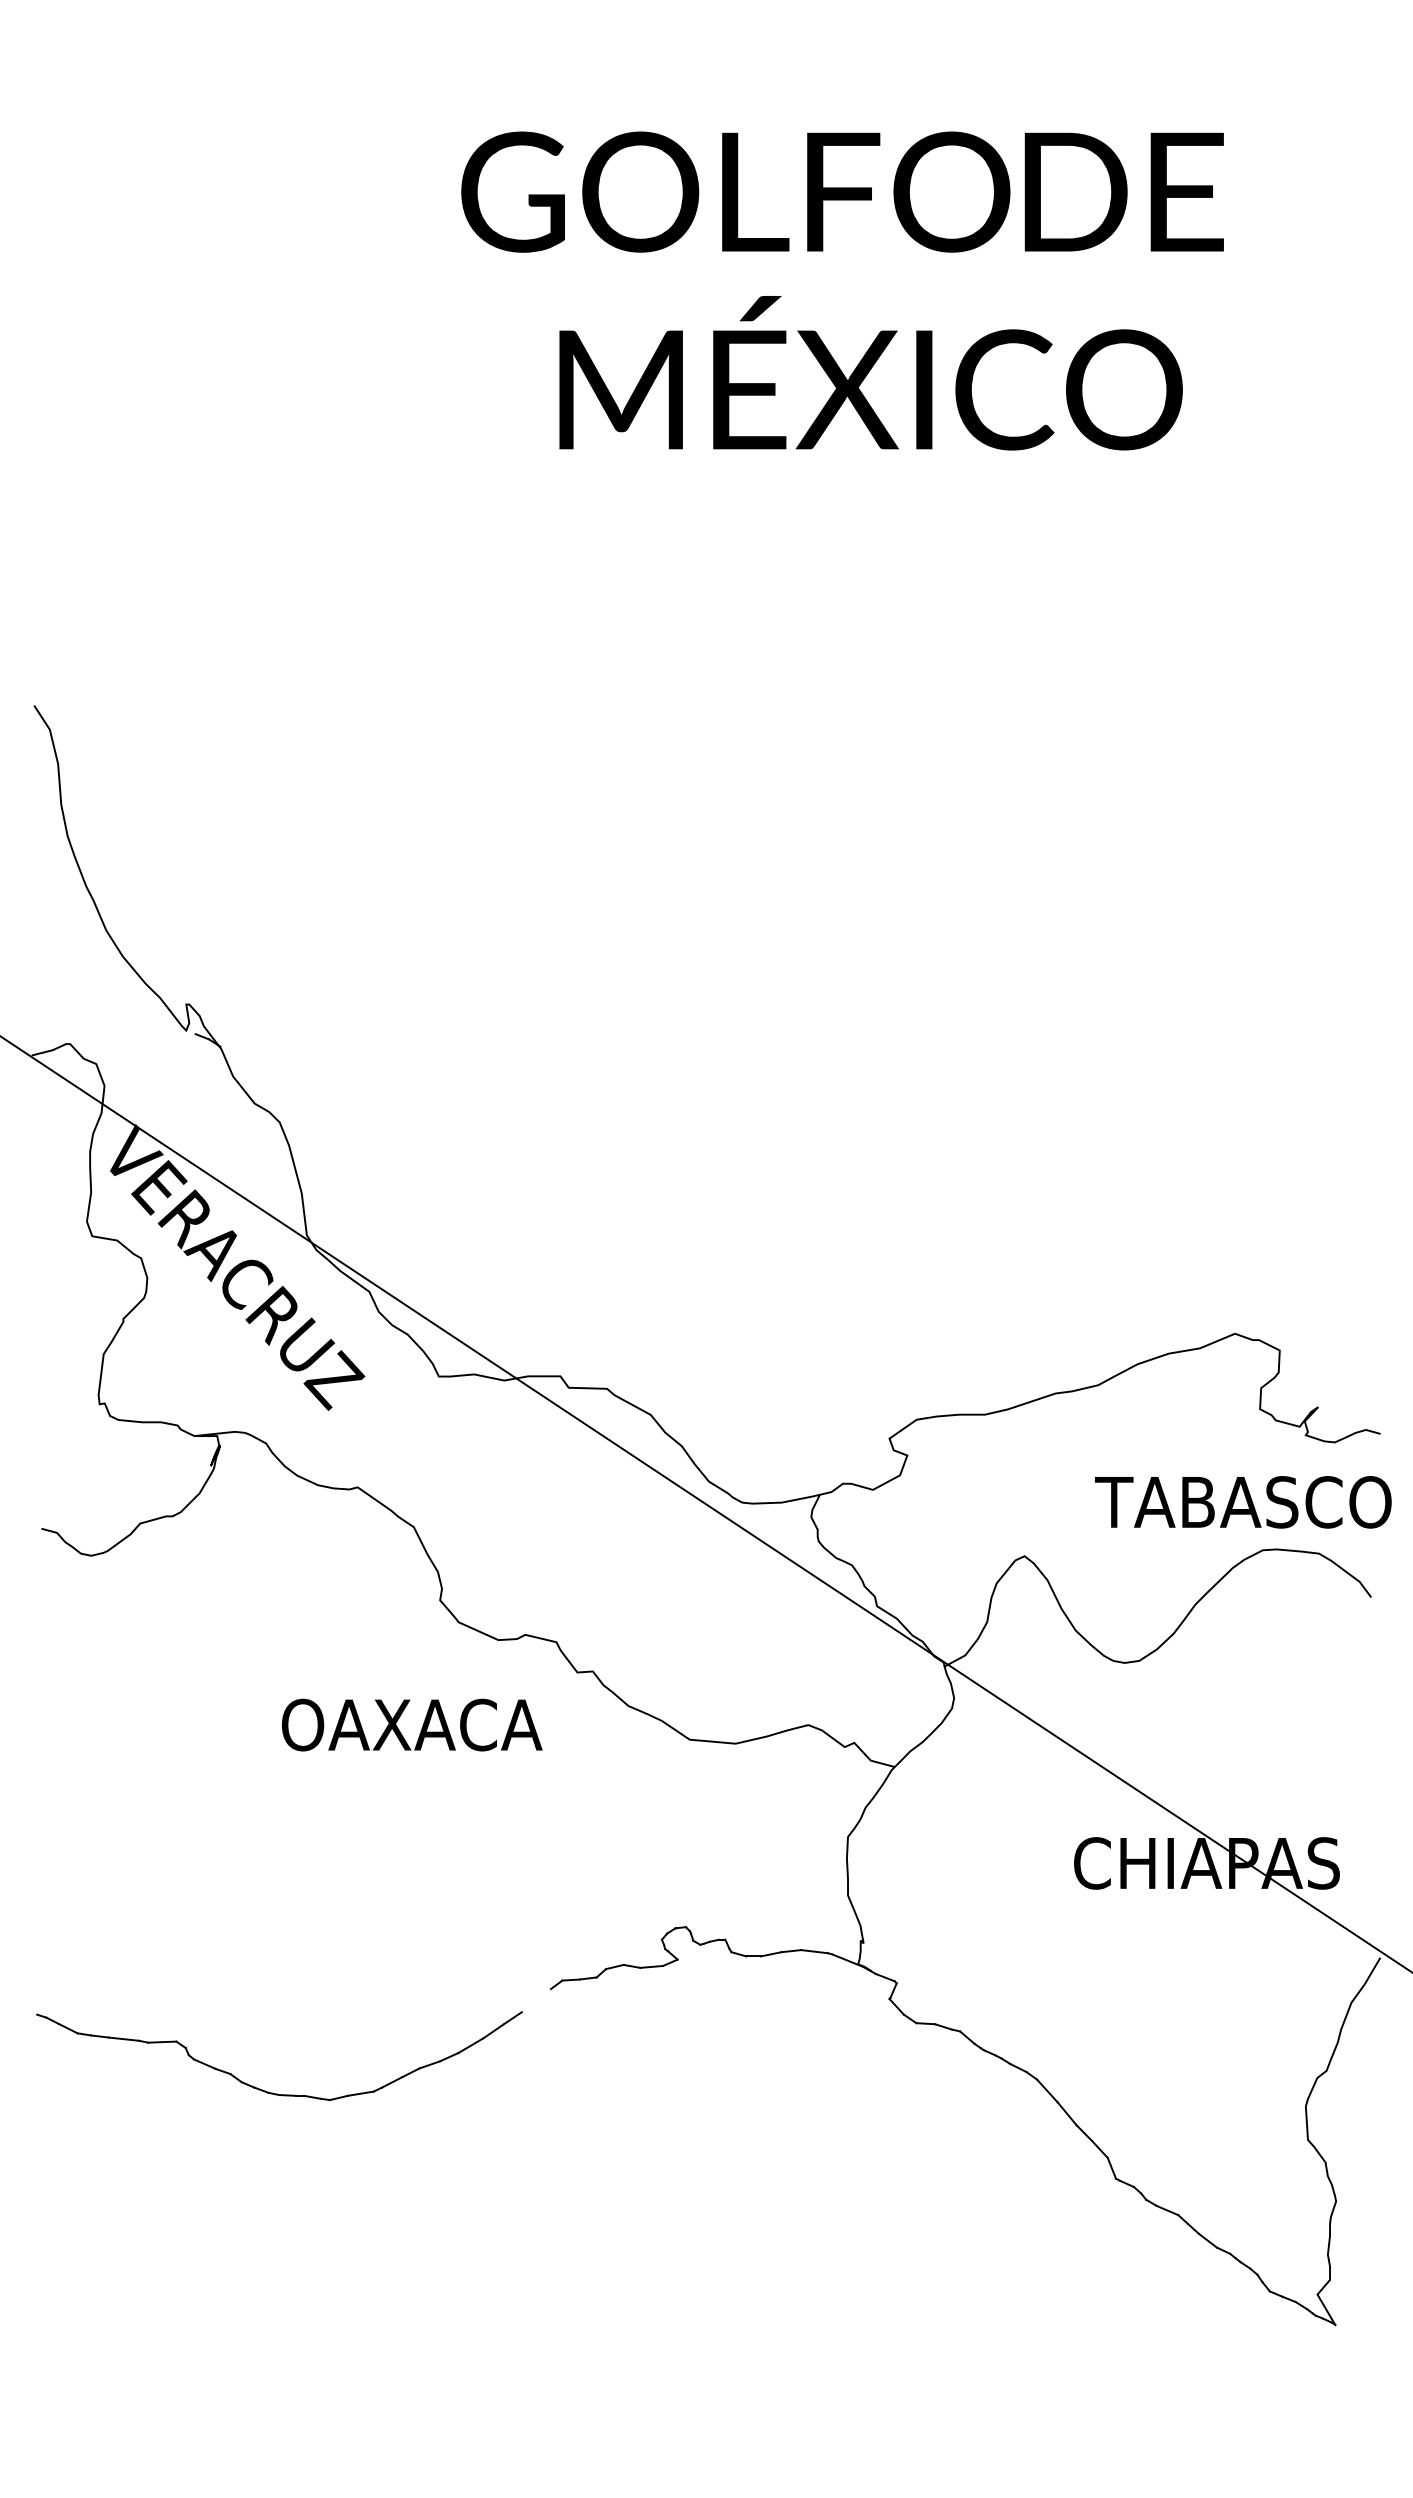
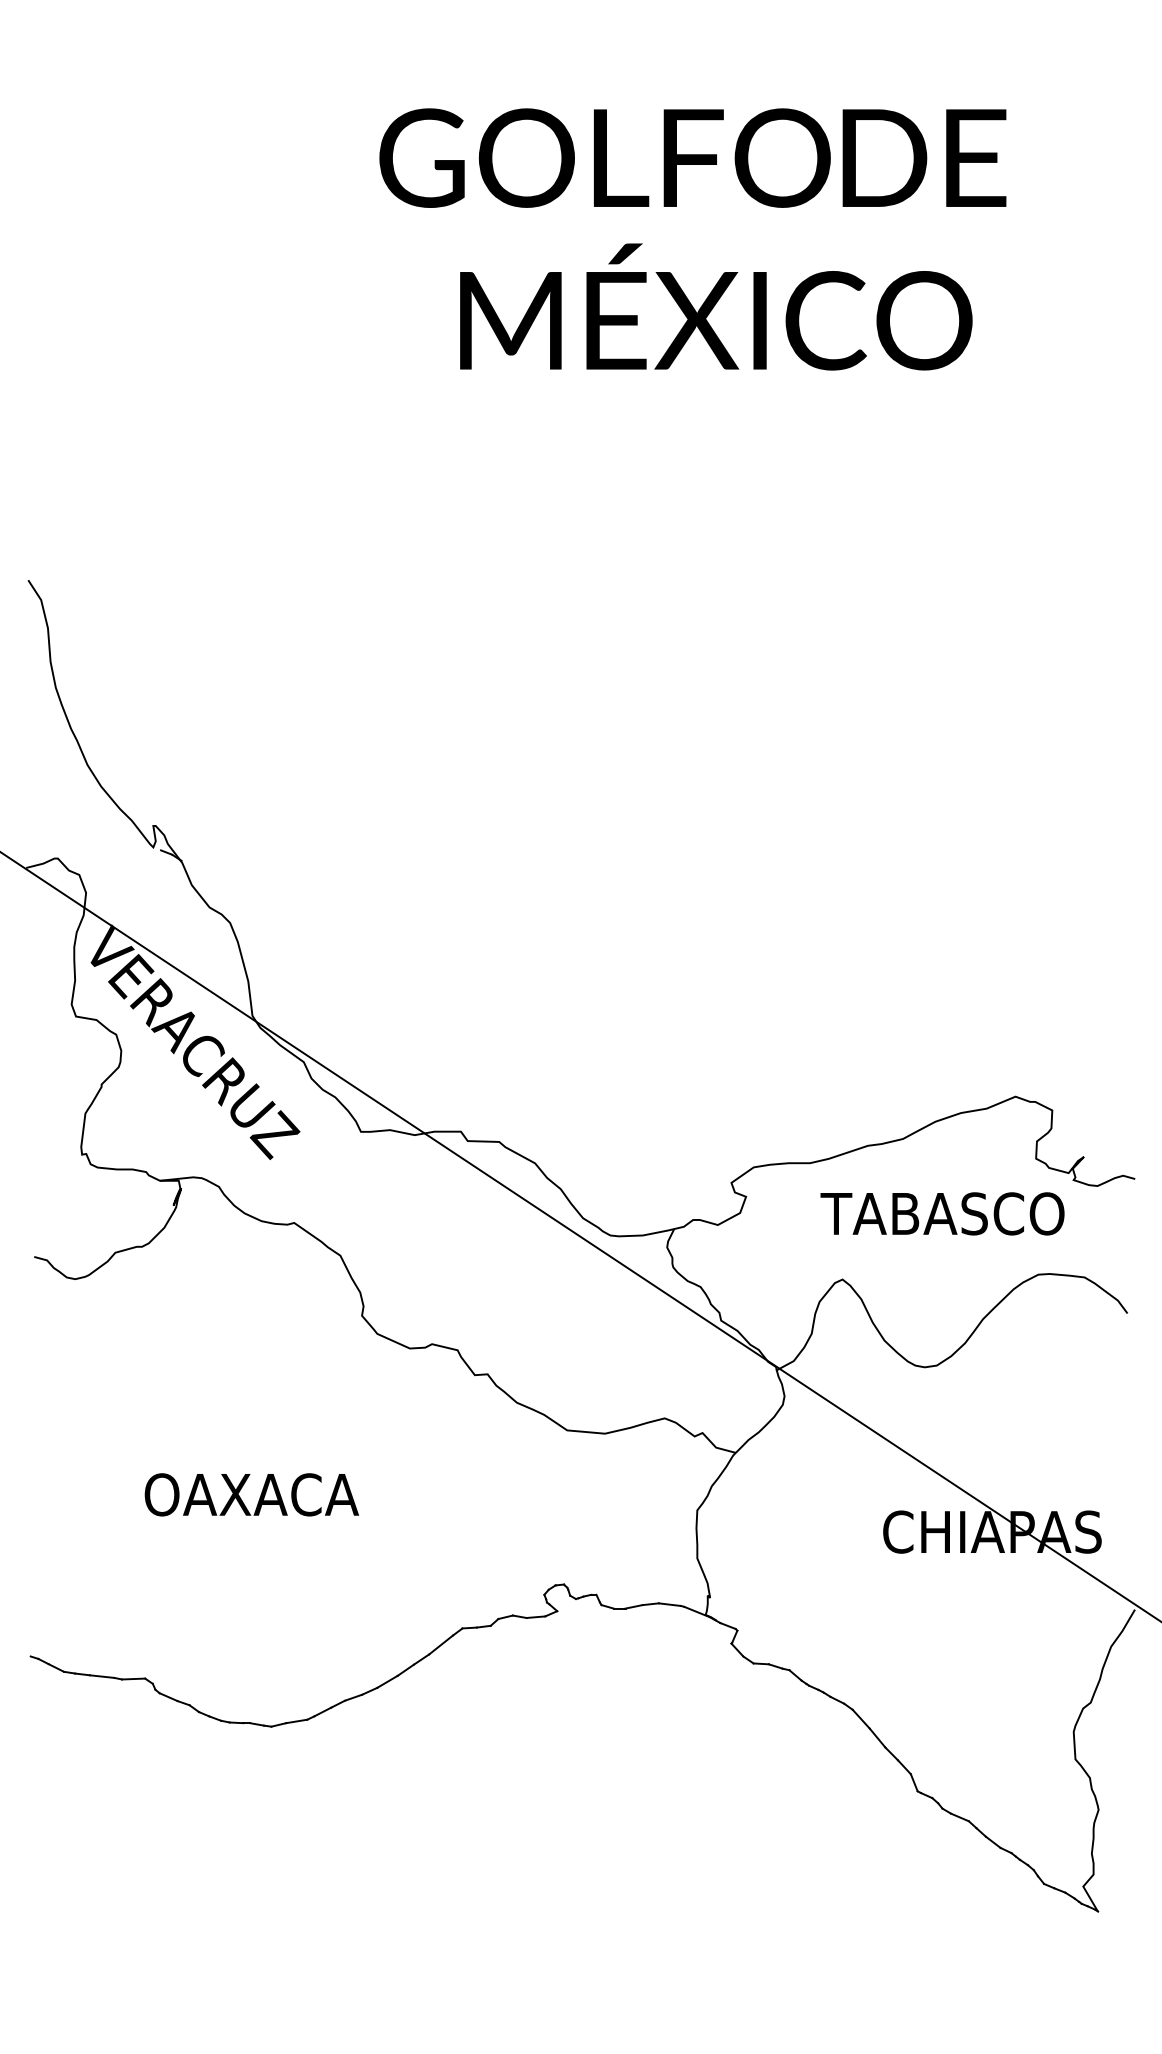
text: (1242, 1502) -> (941, 1214), moved
text: (412, 1724) -> (252, 1494), moved
line: (535, 2000) -> (440, 1644), added

